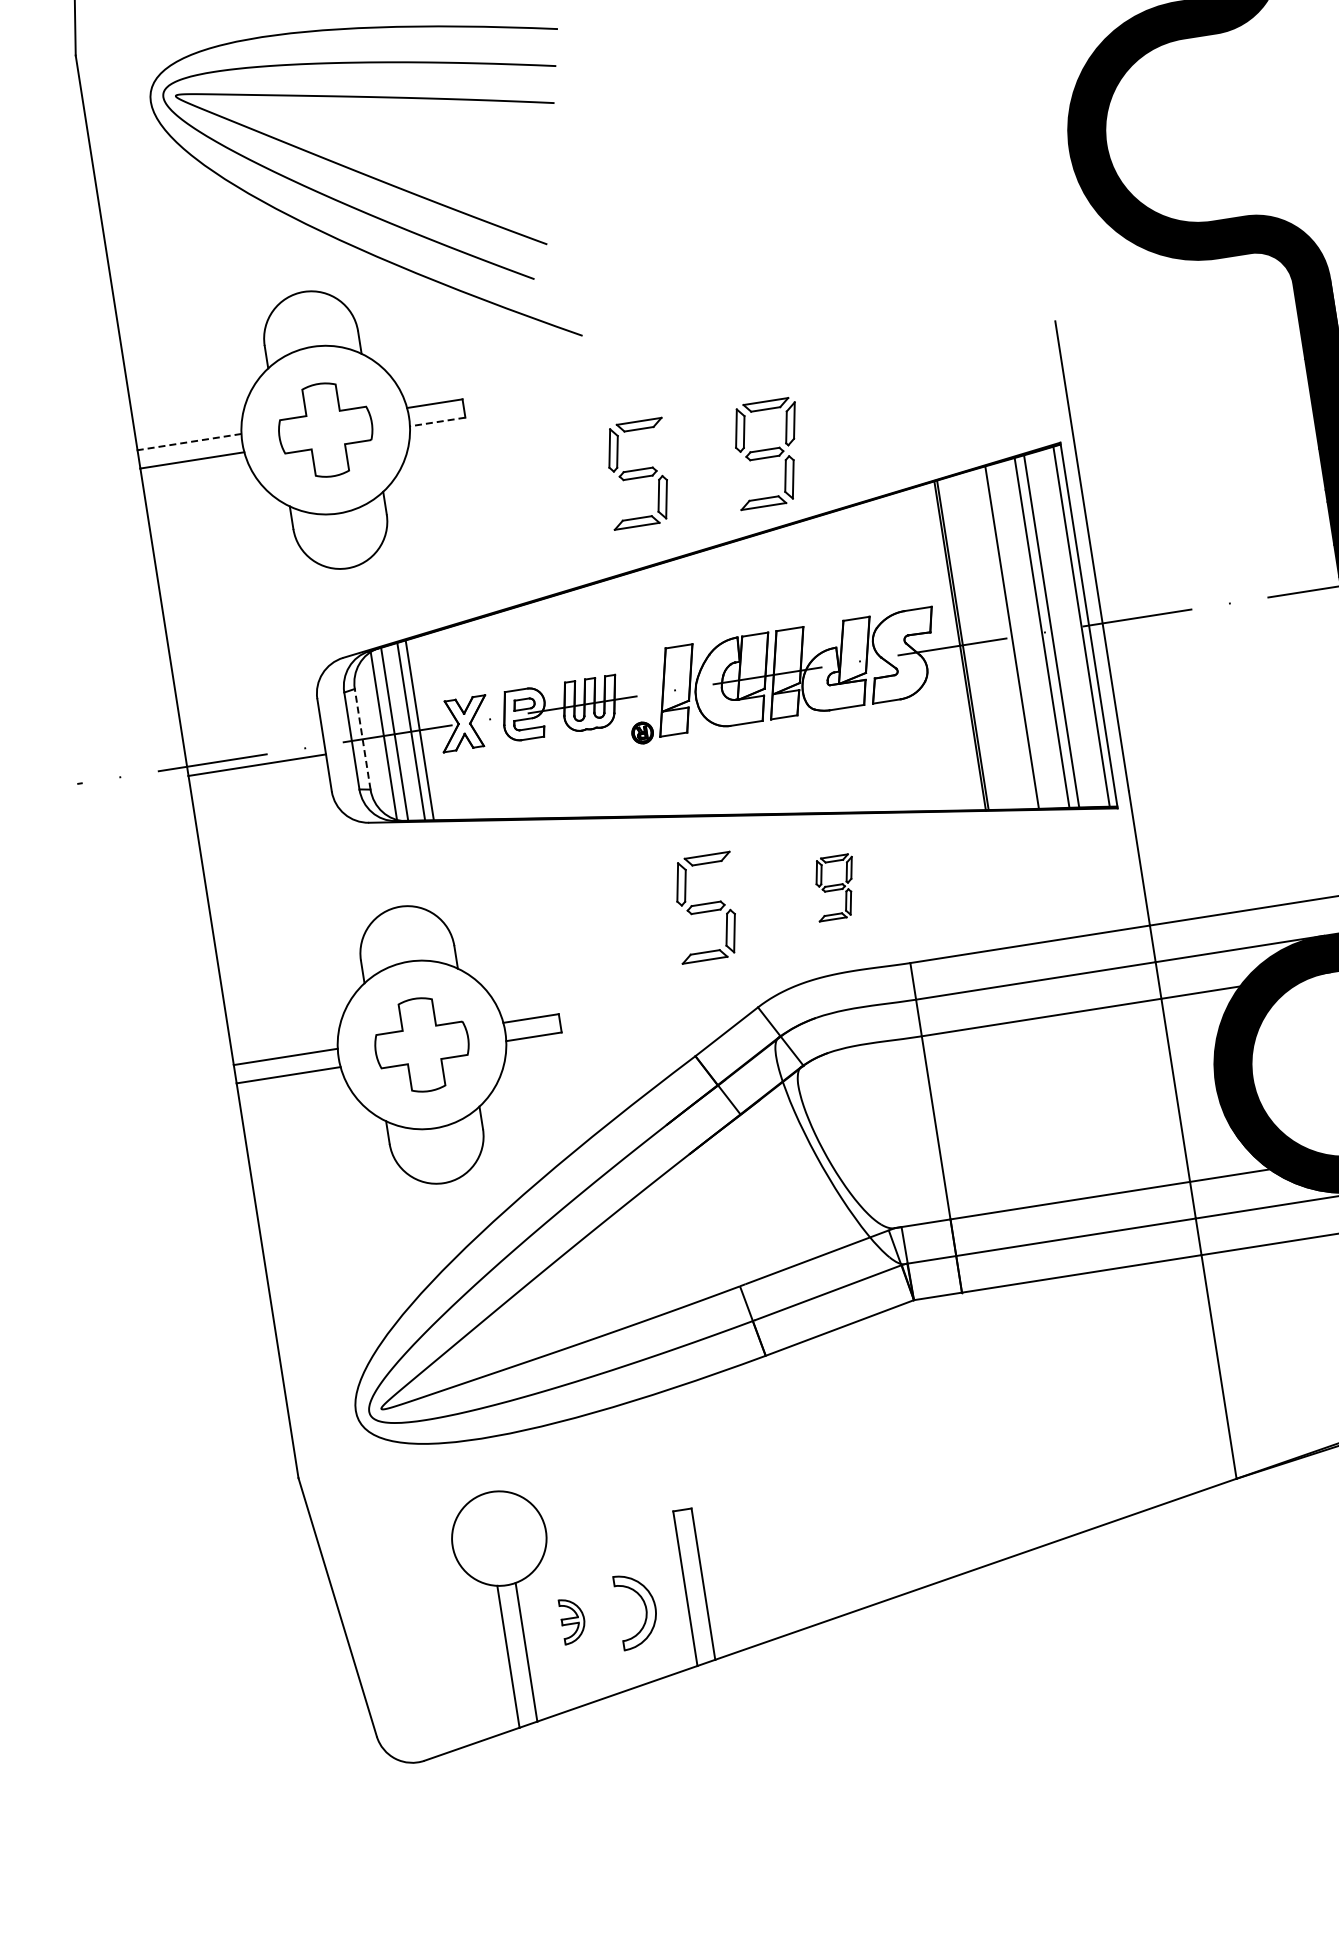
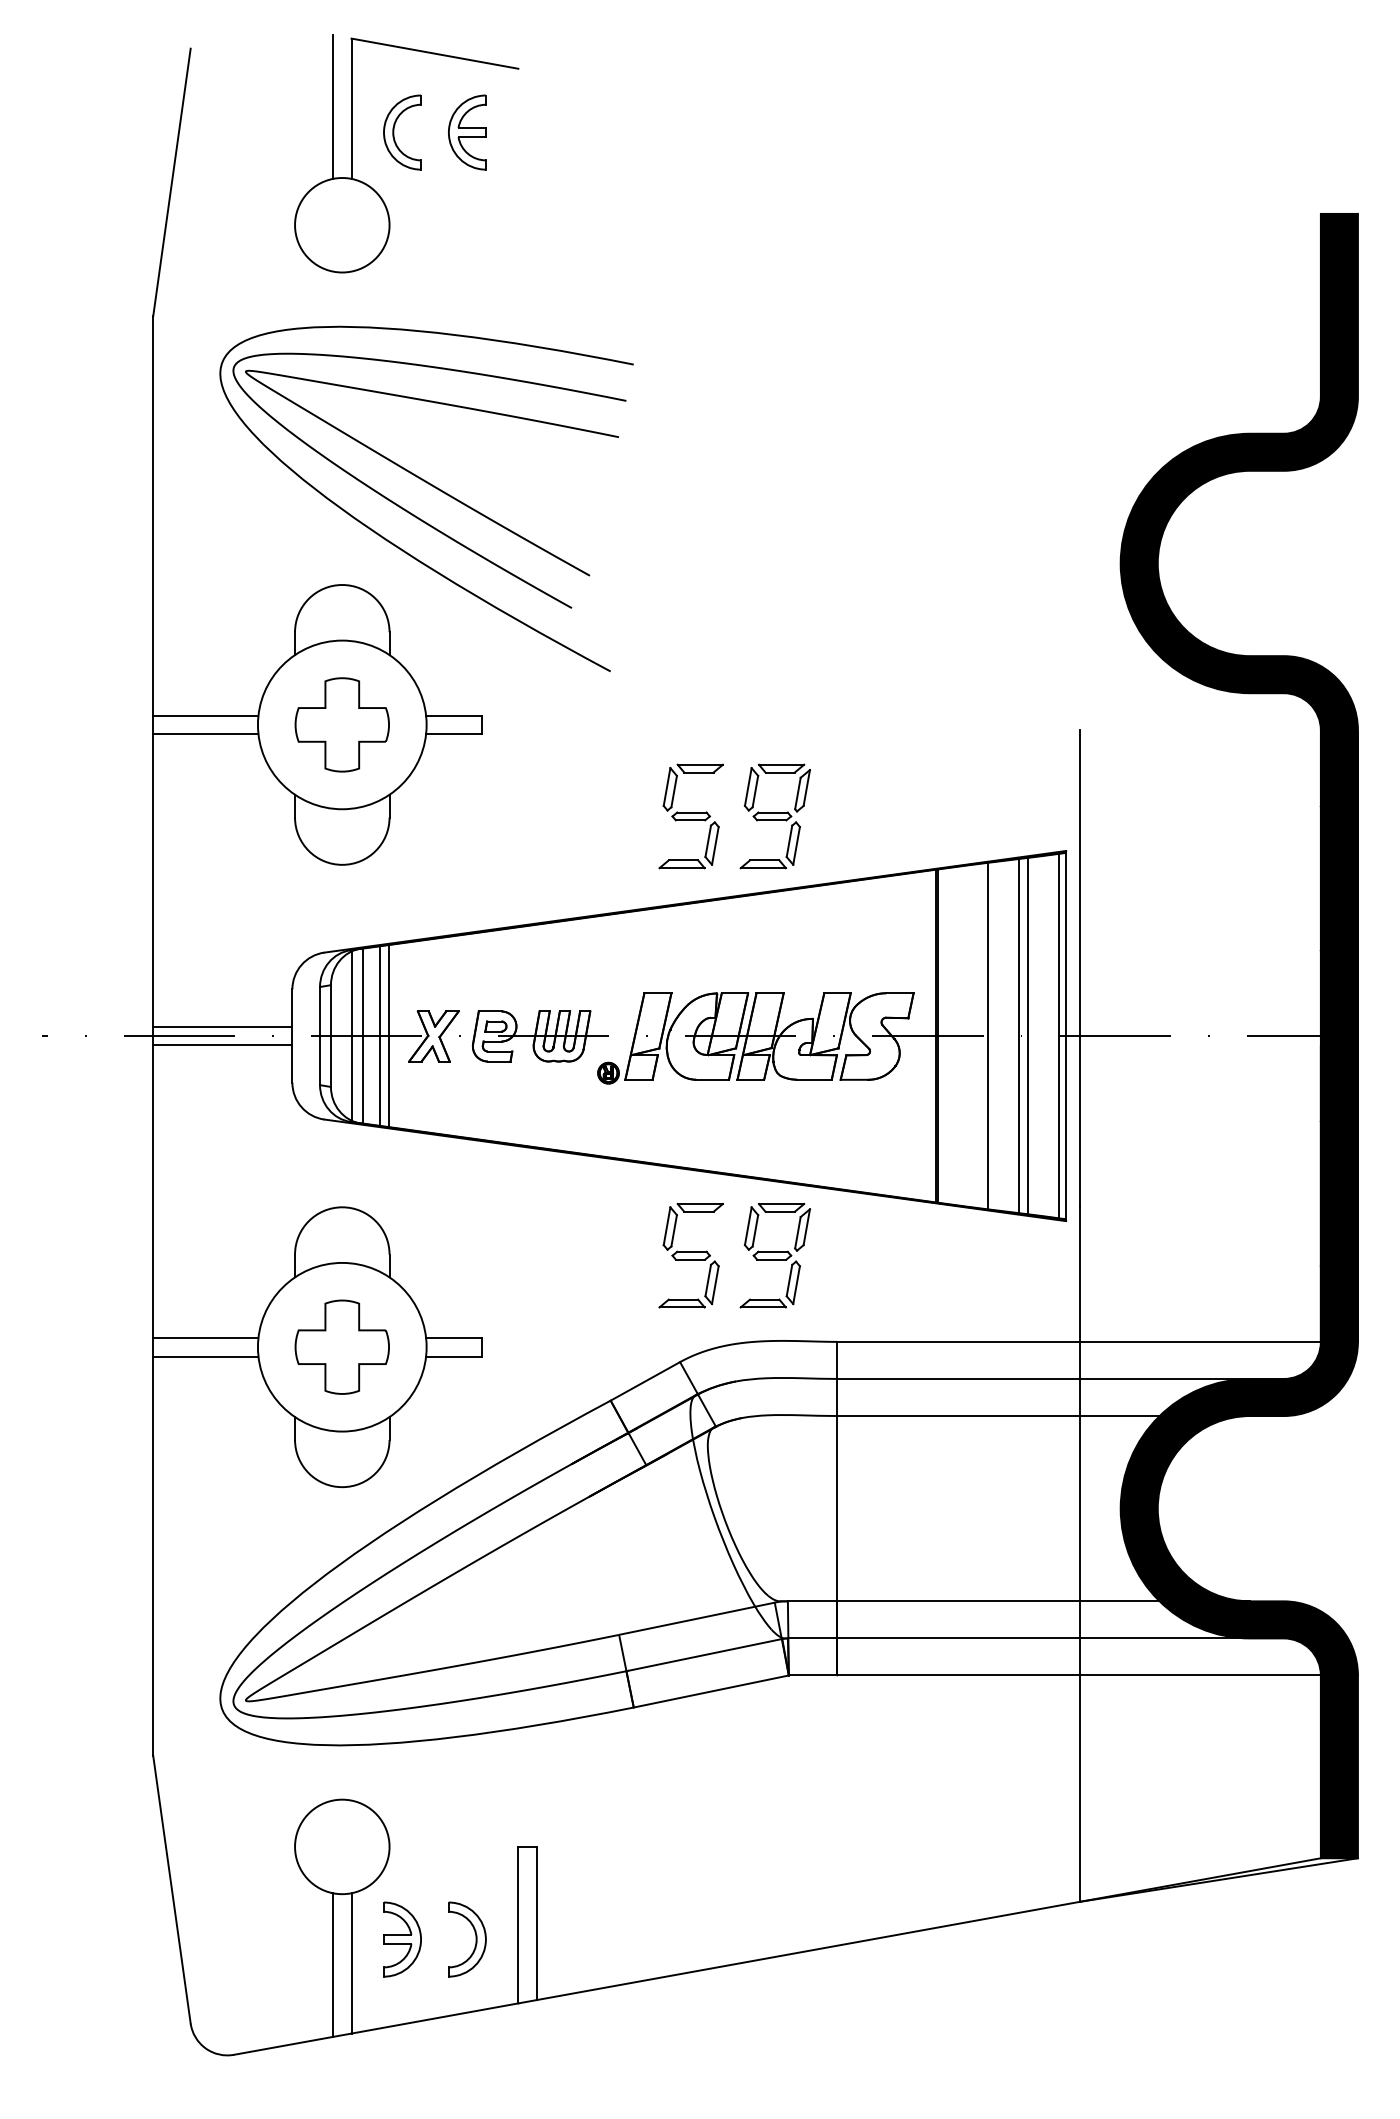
line: (437, 422) -> (453, 734), dashed -> solid
line: (189, 441) -> (205, 715), dashed -> solid
part: (637, 474) -> (690, 816), moved
line: (362, 739) -> (330, 1036), dashed -> solid
line: (254, 746) -> (222, 1026), added
part: (834, 887) -> (774, 1255), size x1.67
part: (705, 907) -> (690, 1255), moved
part: (573, 1620) -> (402, 1939), size x1.67

